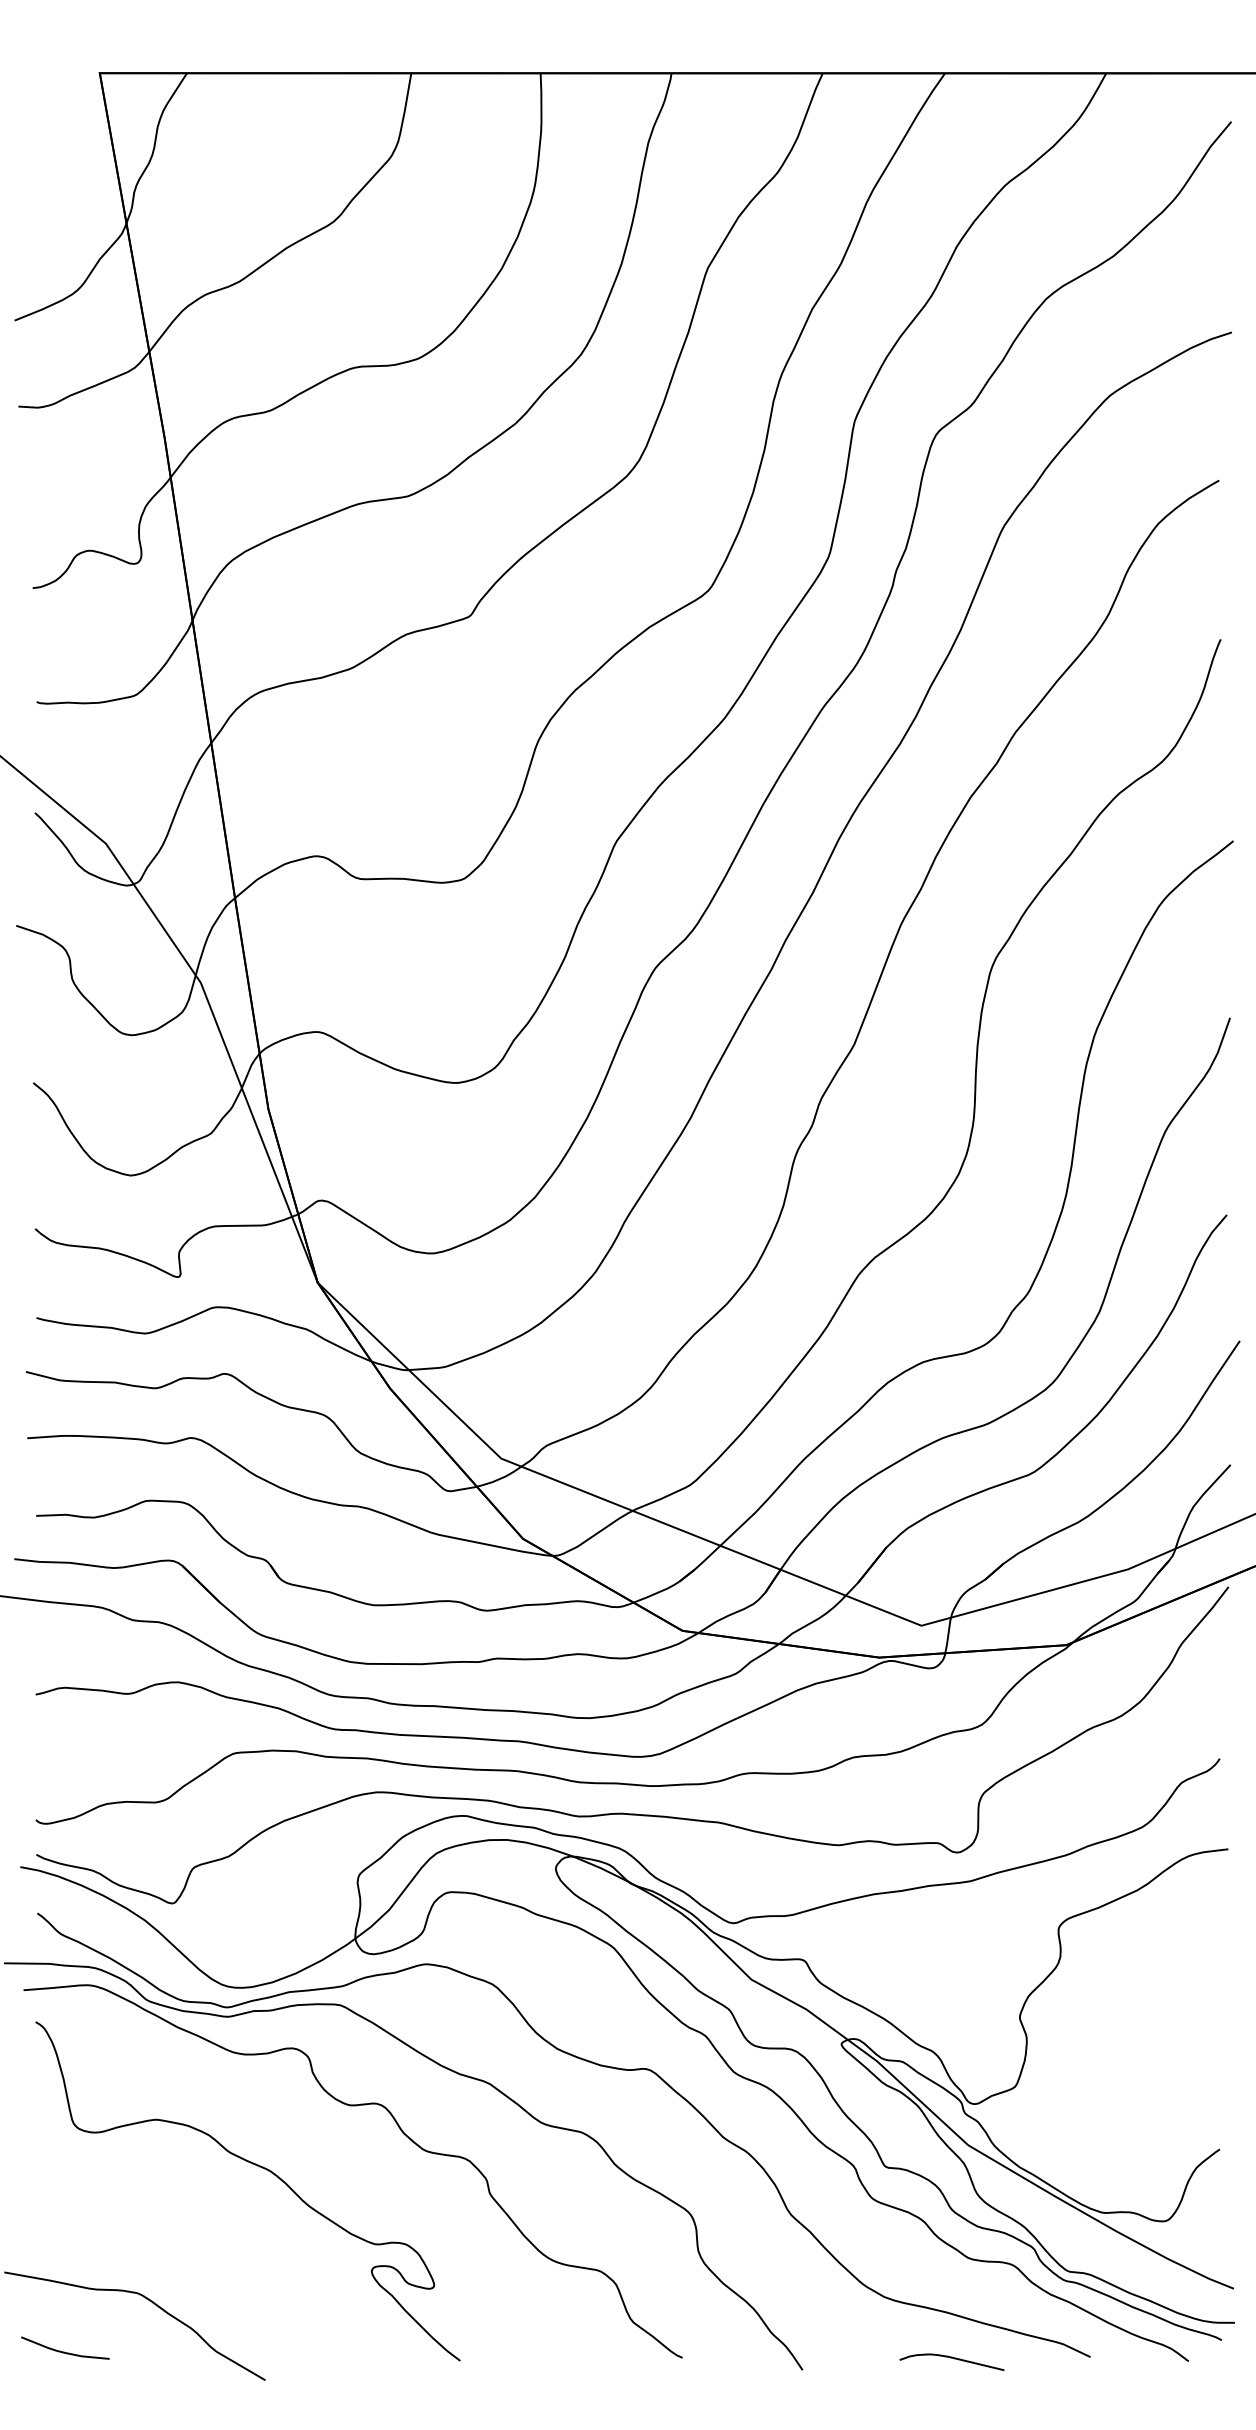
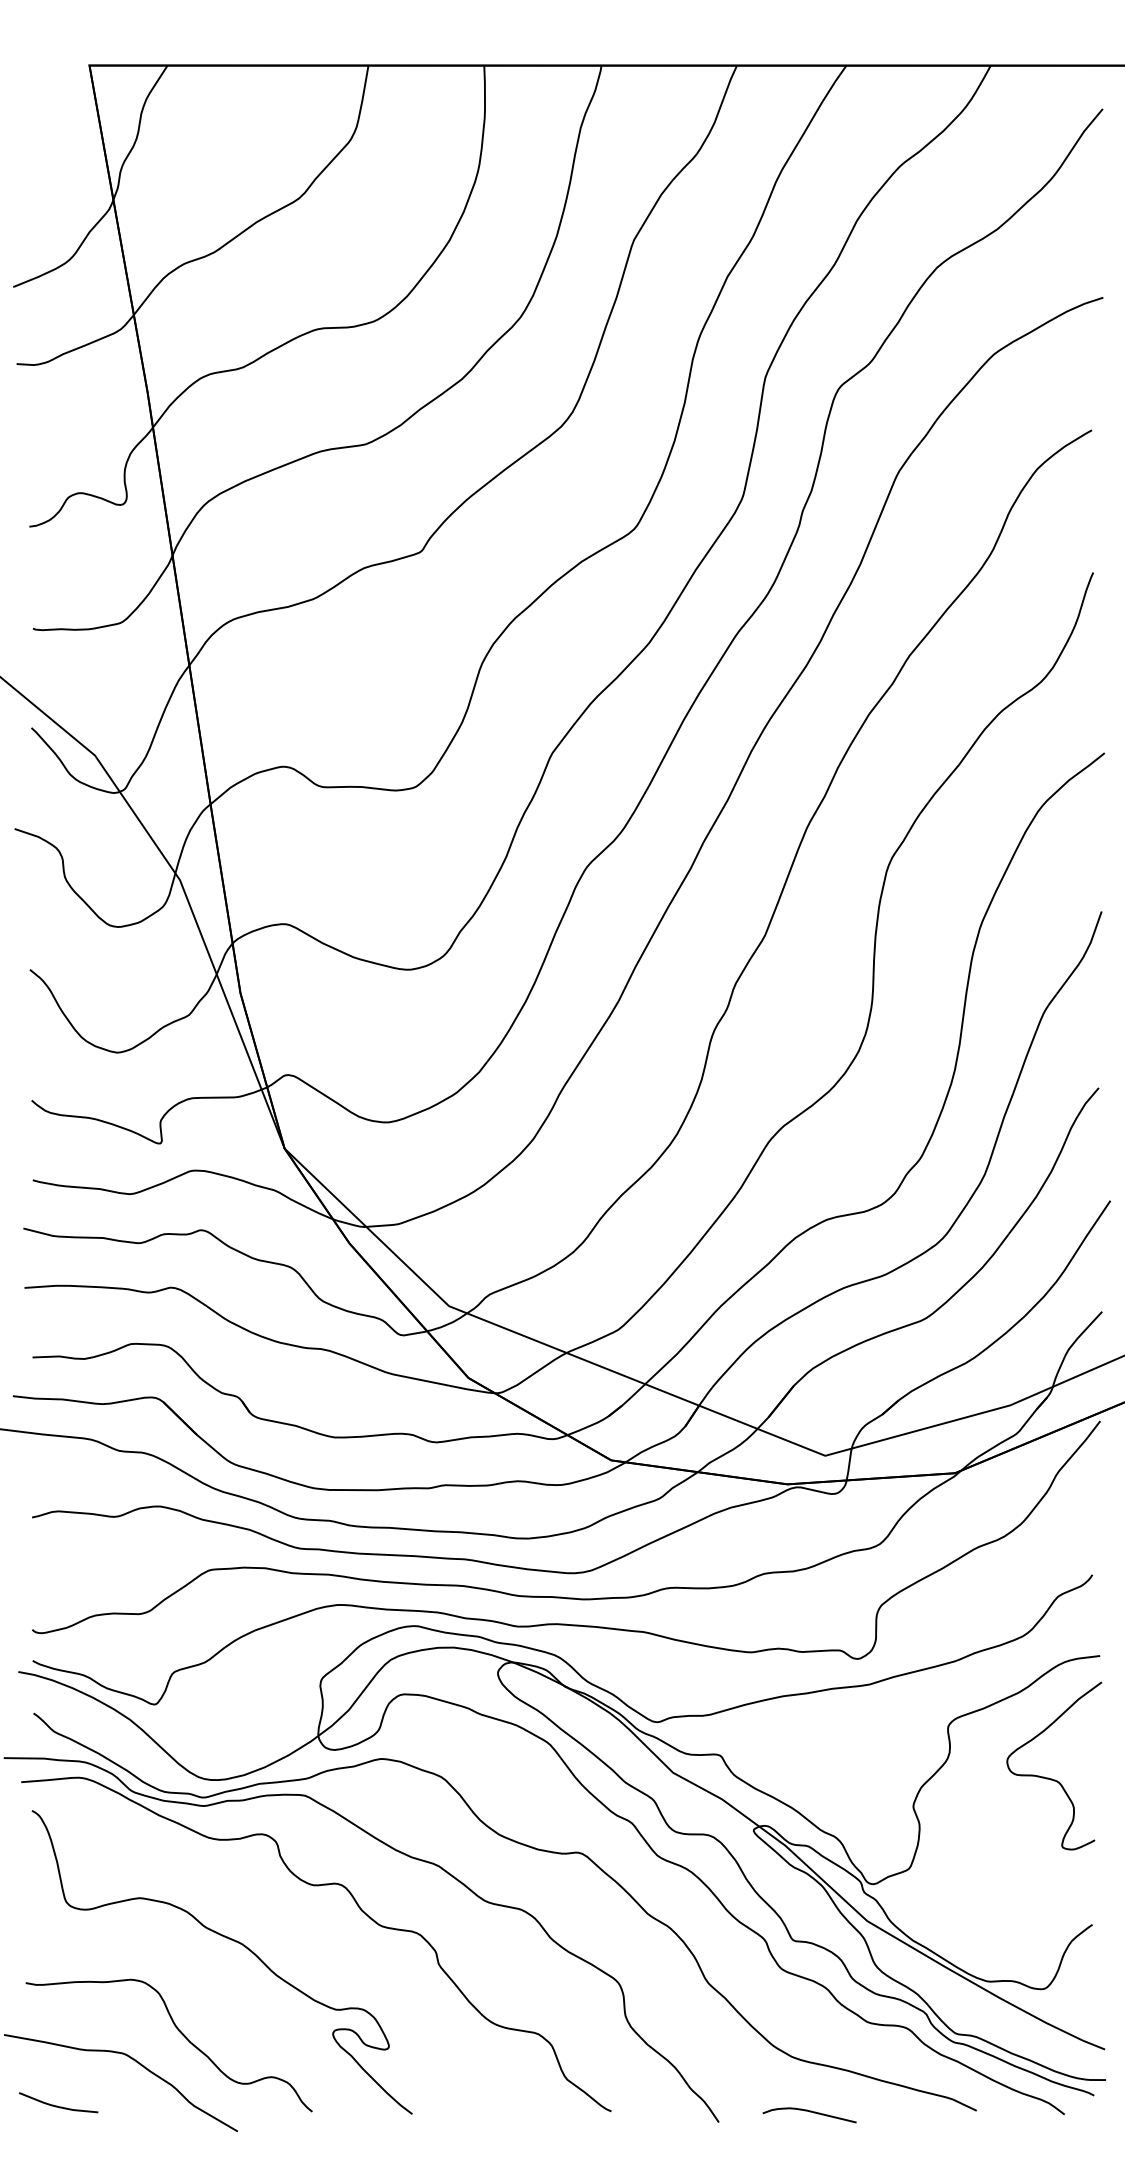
curve: (1175, 1986) -> (1052, 1778), added
curve: (201, 2270) -> (180, 2033), added
curve: (951, 2359) -> (809, 2112), moved

